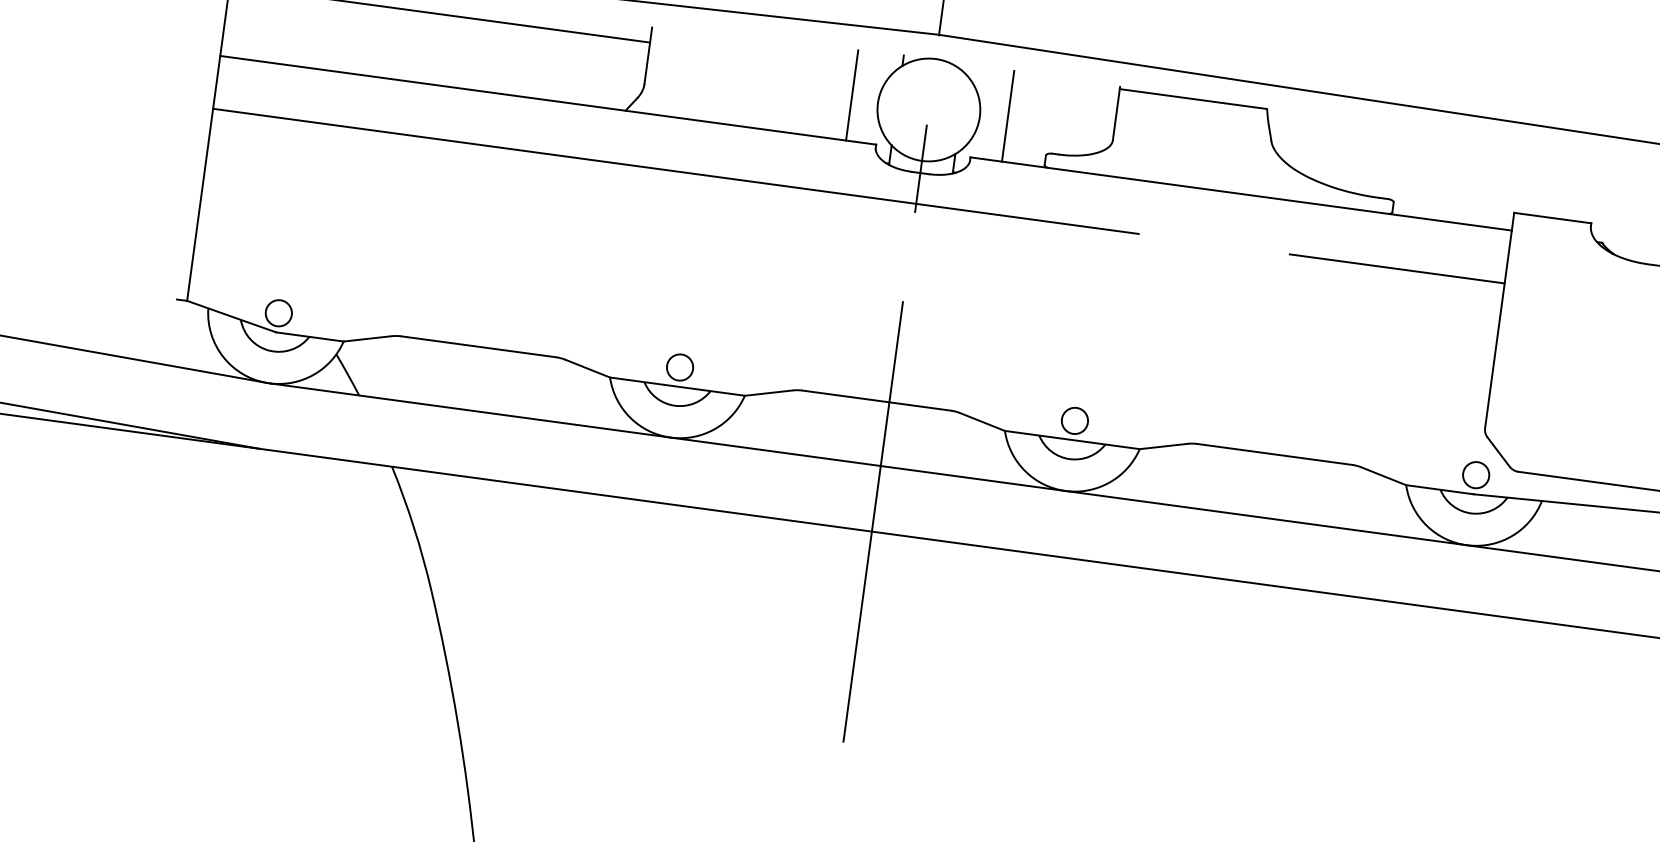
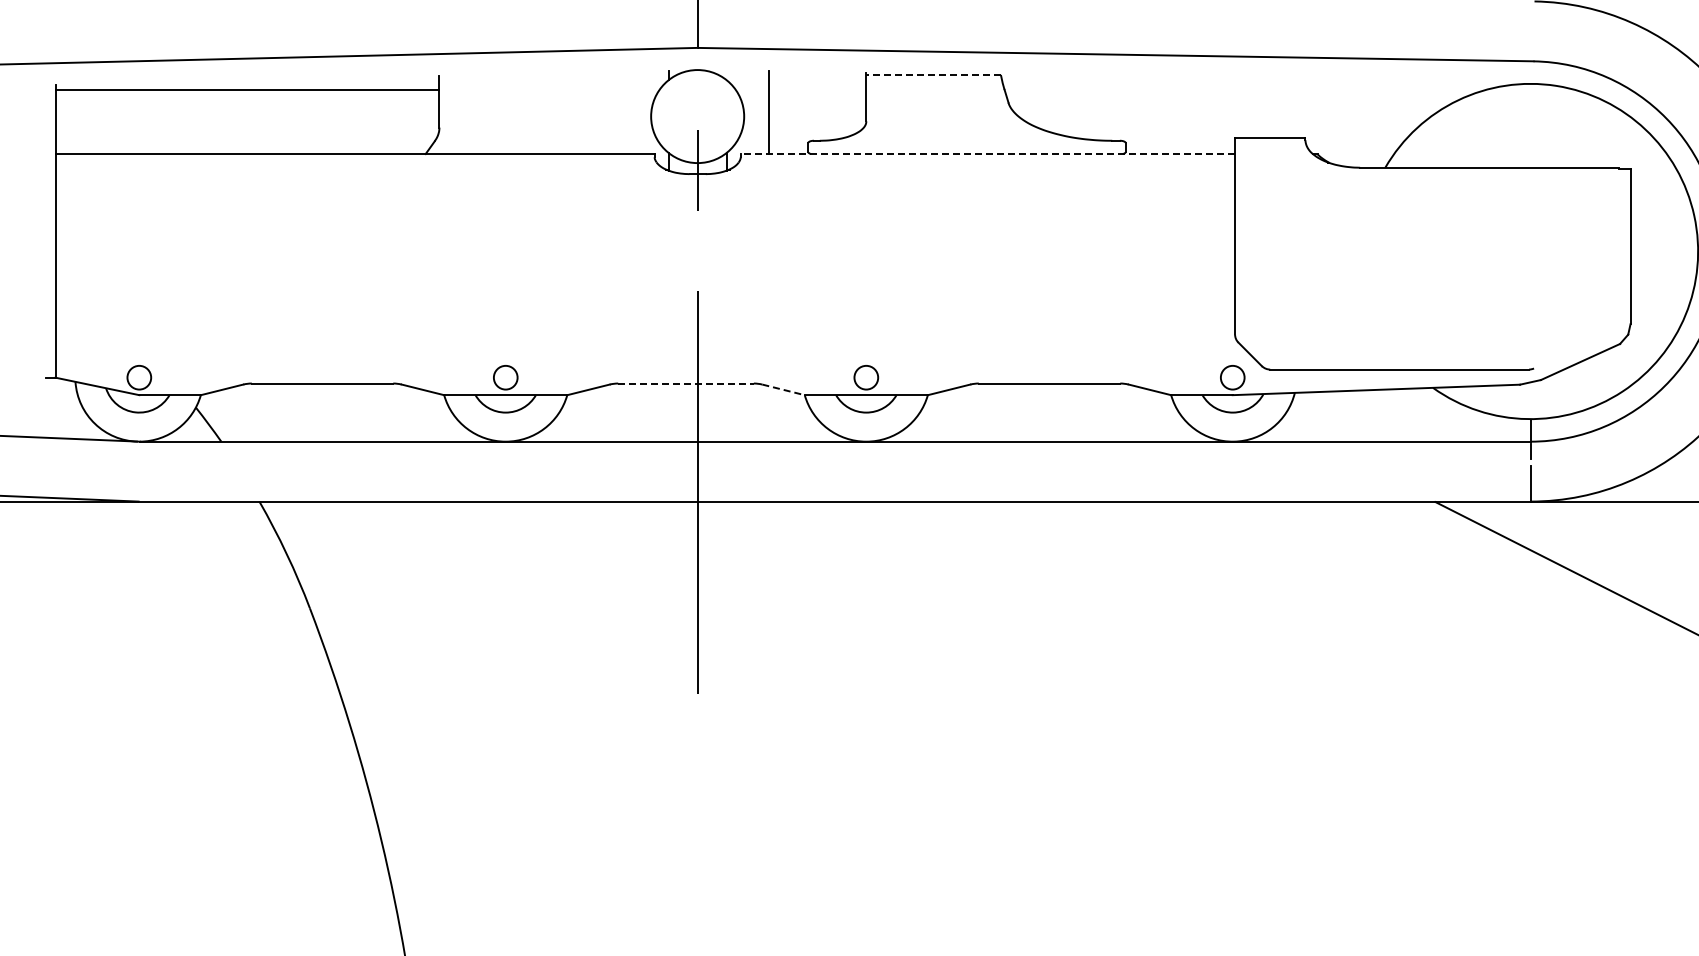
line: (852, 95) -> (627, 112), removed
line: (1193, 98) -> (933, 74), solid -> dashed
line: (675, 171) -> (477, 202), removed
line: (1240, 194) -> (987, 154), solid -> dashed
line: (1396, 269) -> (1136, 202), removed
line: (877, 400) -> (686, 383), solid -> dashed
line: (982, 421) -> (783, 389), solid -> dashed

